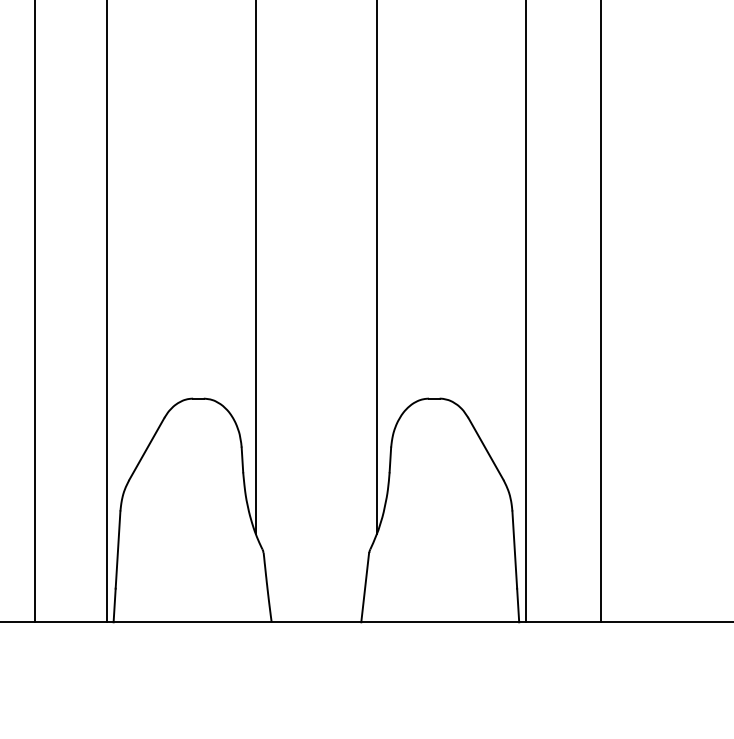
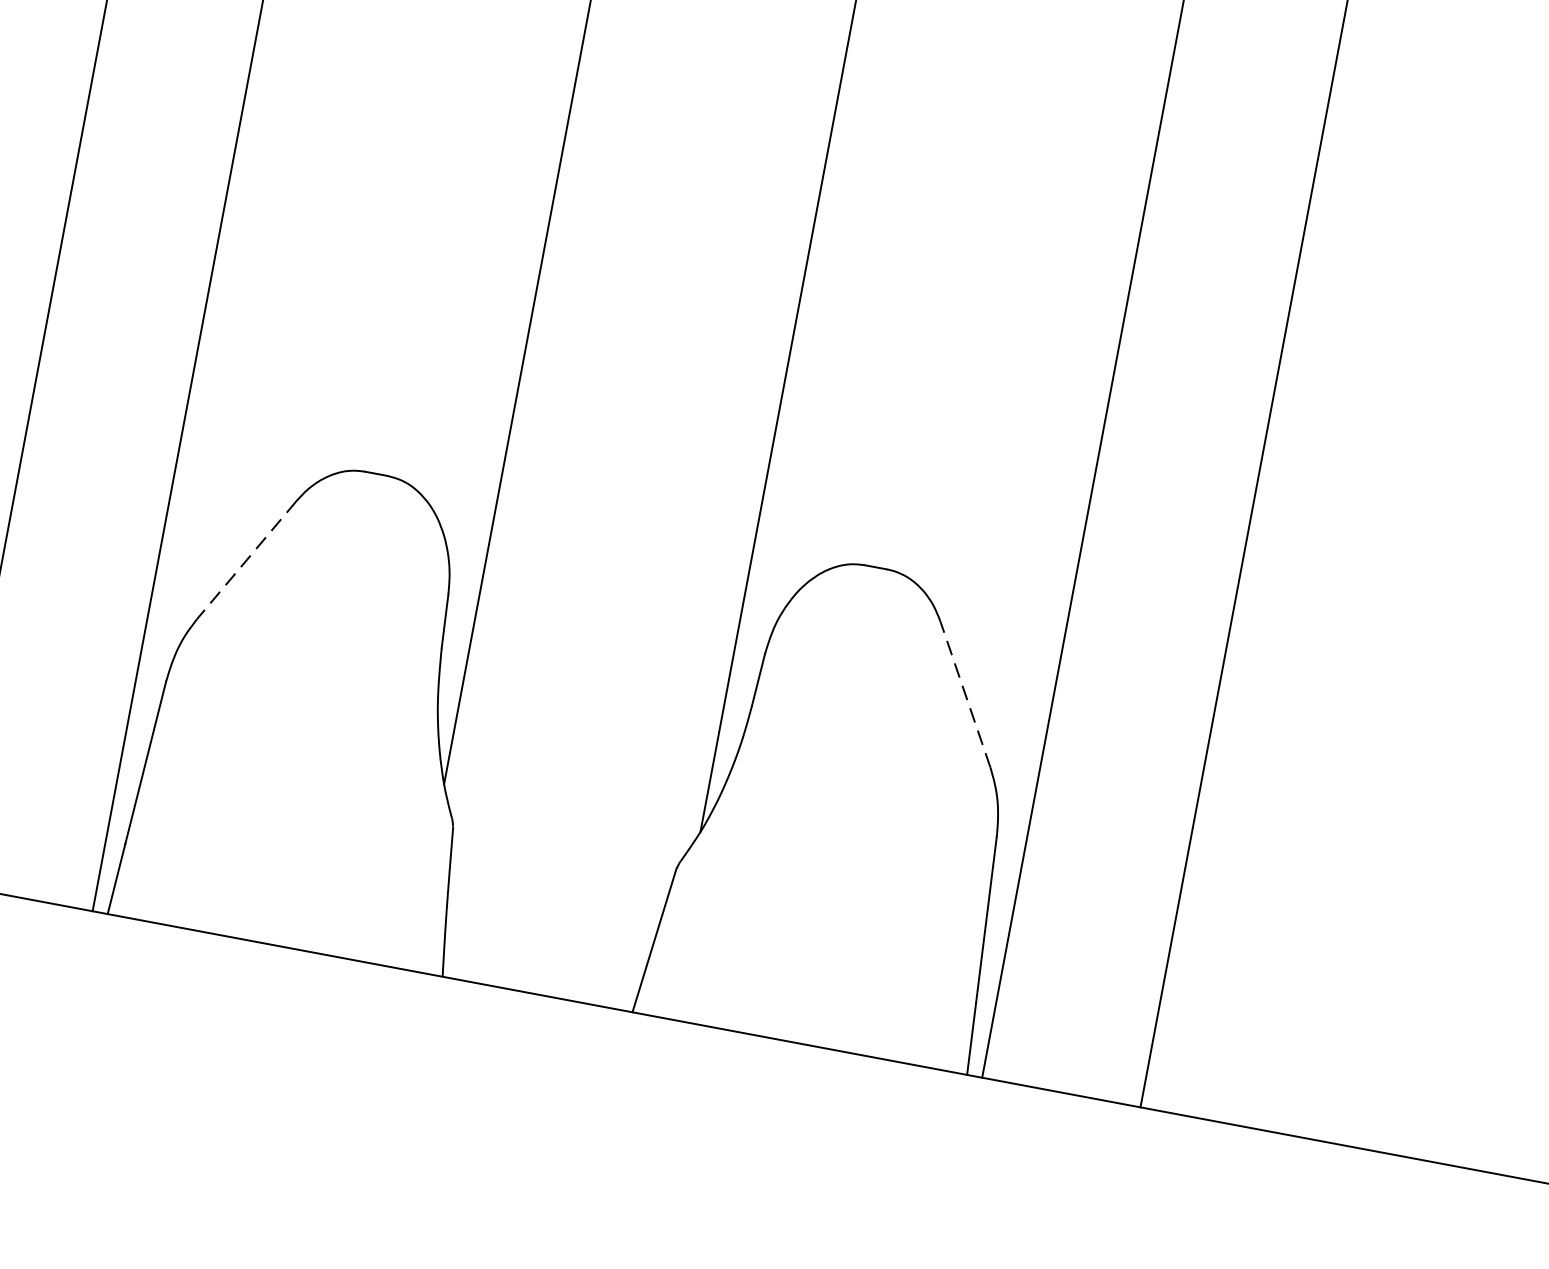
line: (146, 449) -> (245, 560), solid -> dashed
line: (485, 449) -> (964, 695), solid -> dashed

